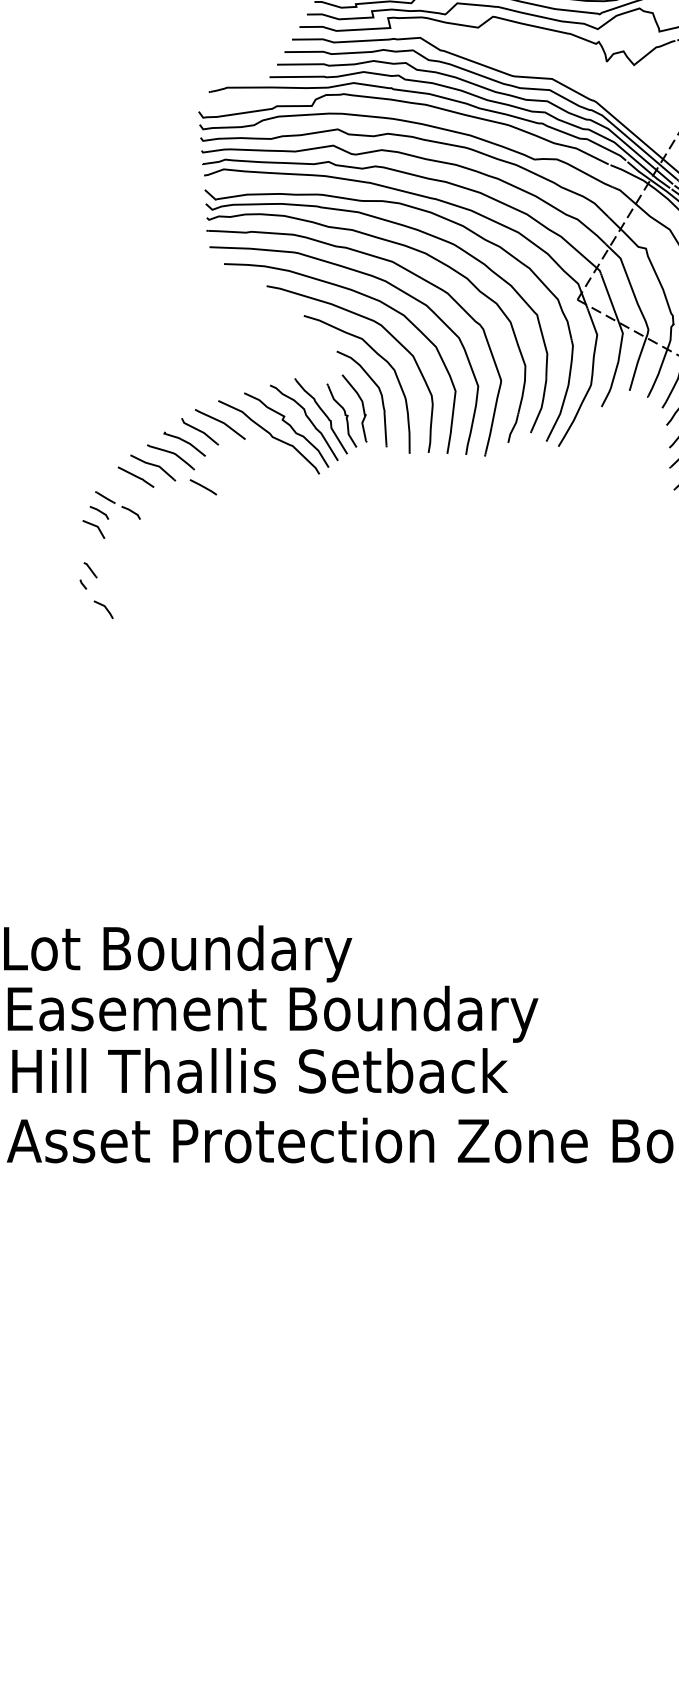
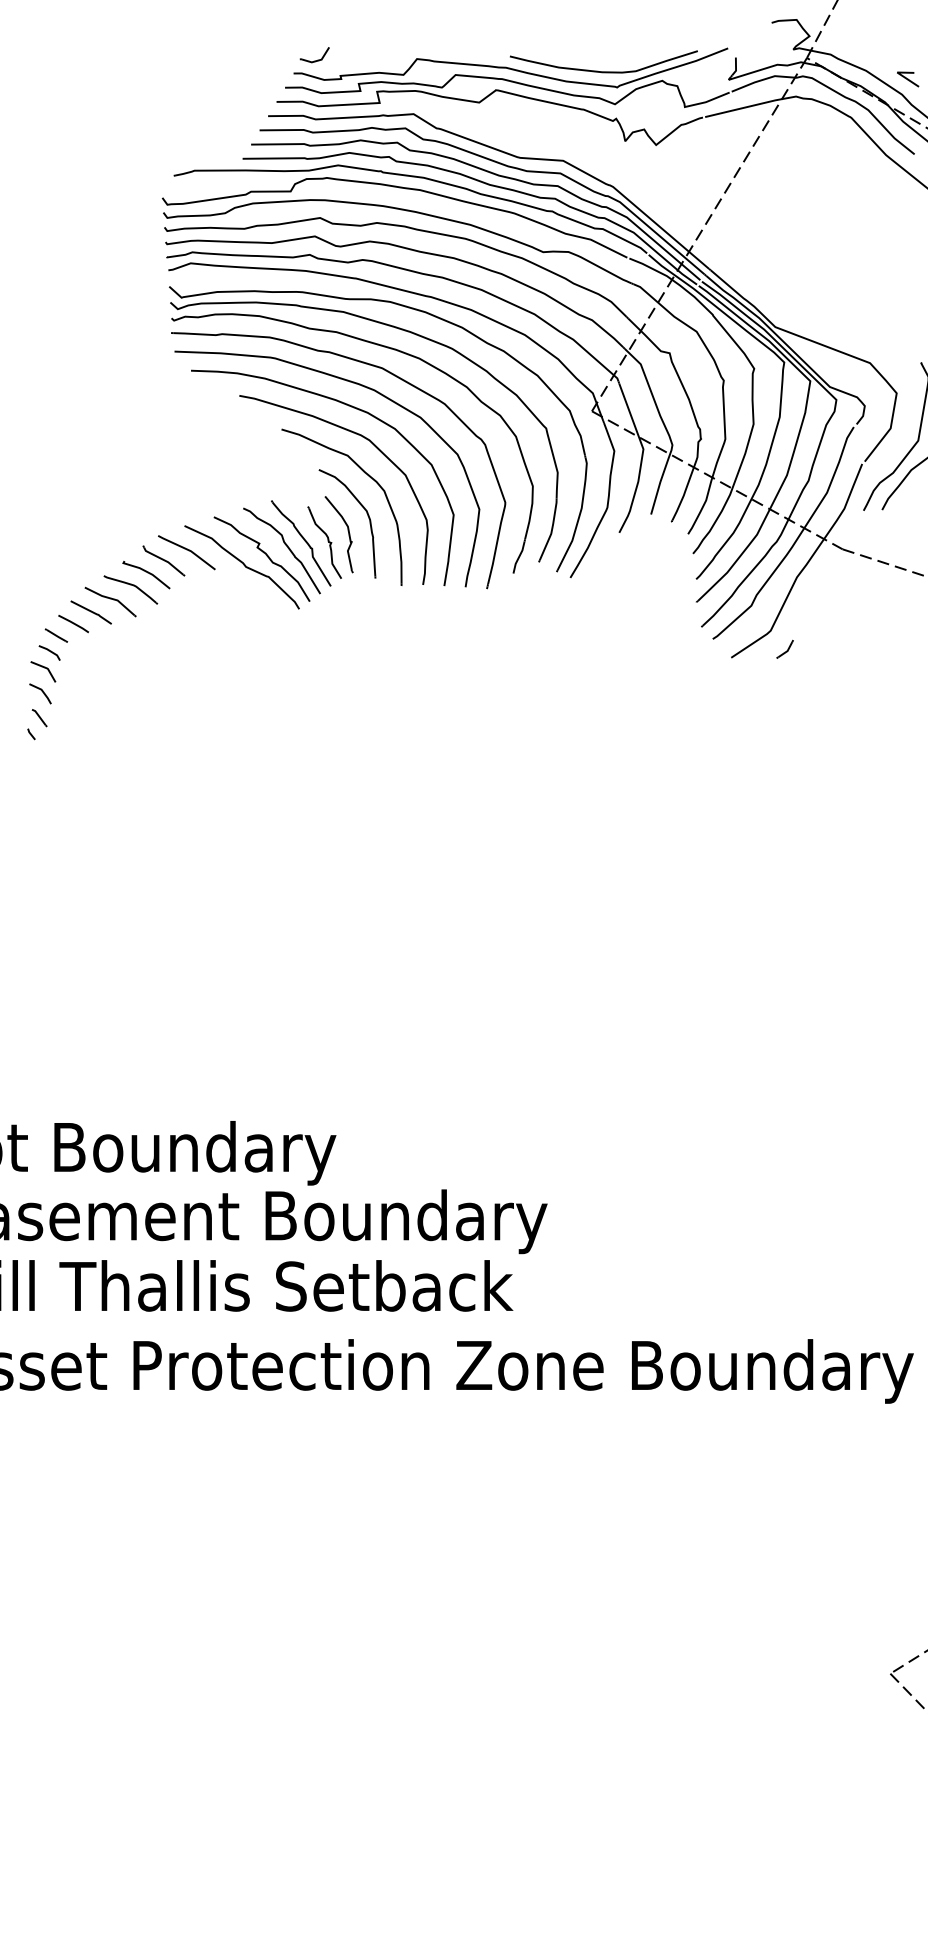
line: (203, 487) -> (73, 624), moved
line: (131, 511) -> (85, 651), removed
line: (104, 607) -> (41, 691), moved

